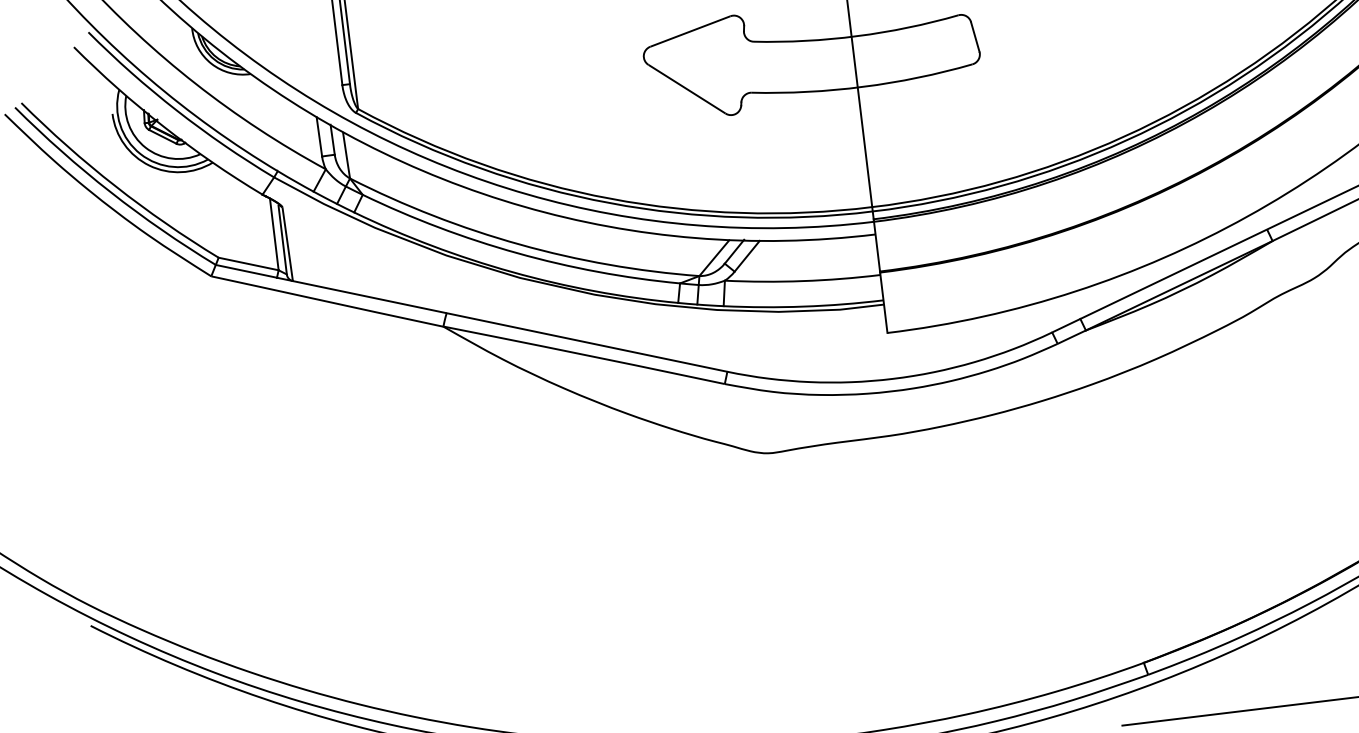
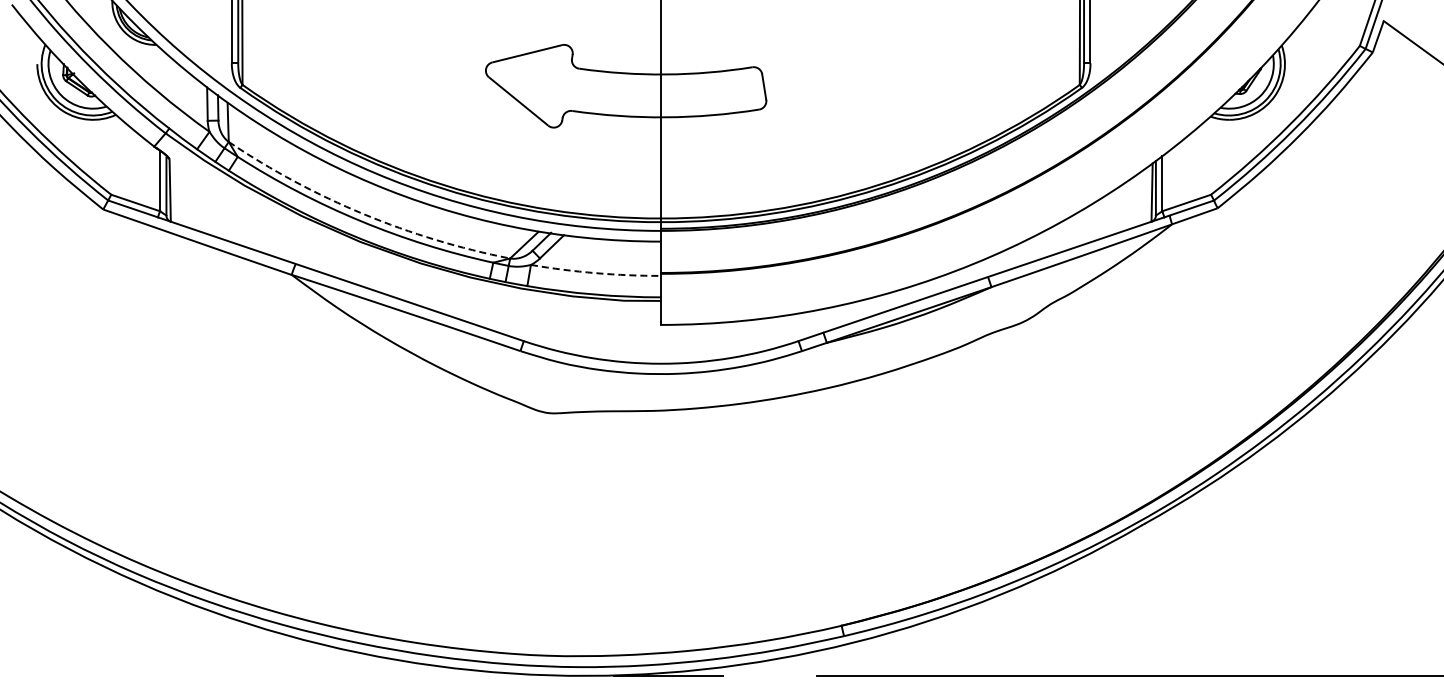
arc: (519, 244) -> (363, 214), solid -> dashed
arc: (802, 281) -> (595, 273), solid -> dashed

